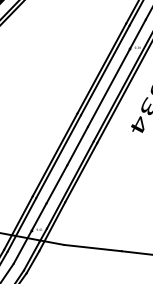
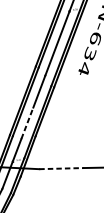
line: (56, 184) -> (27, 123), solid -> dashed
line: (92, 248) -> (61, 168), solid -> dashed

